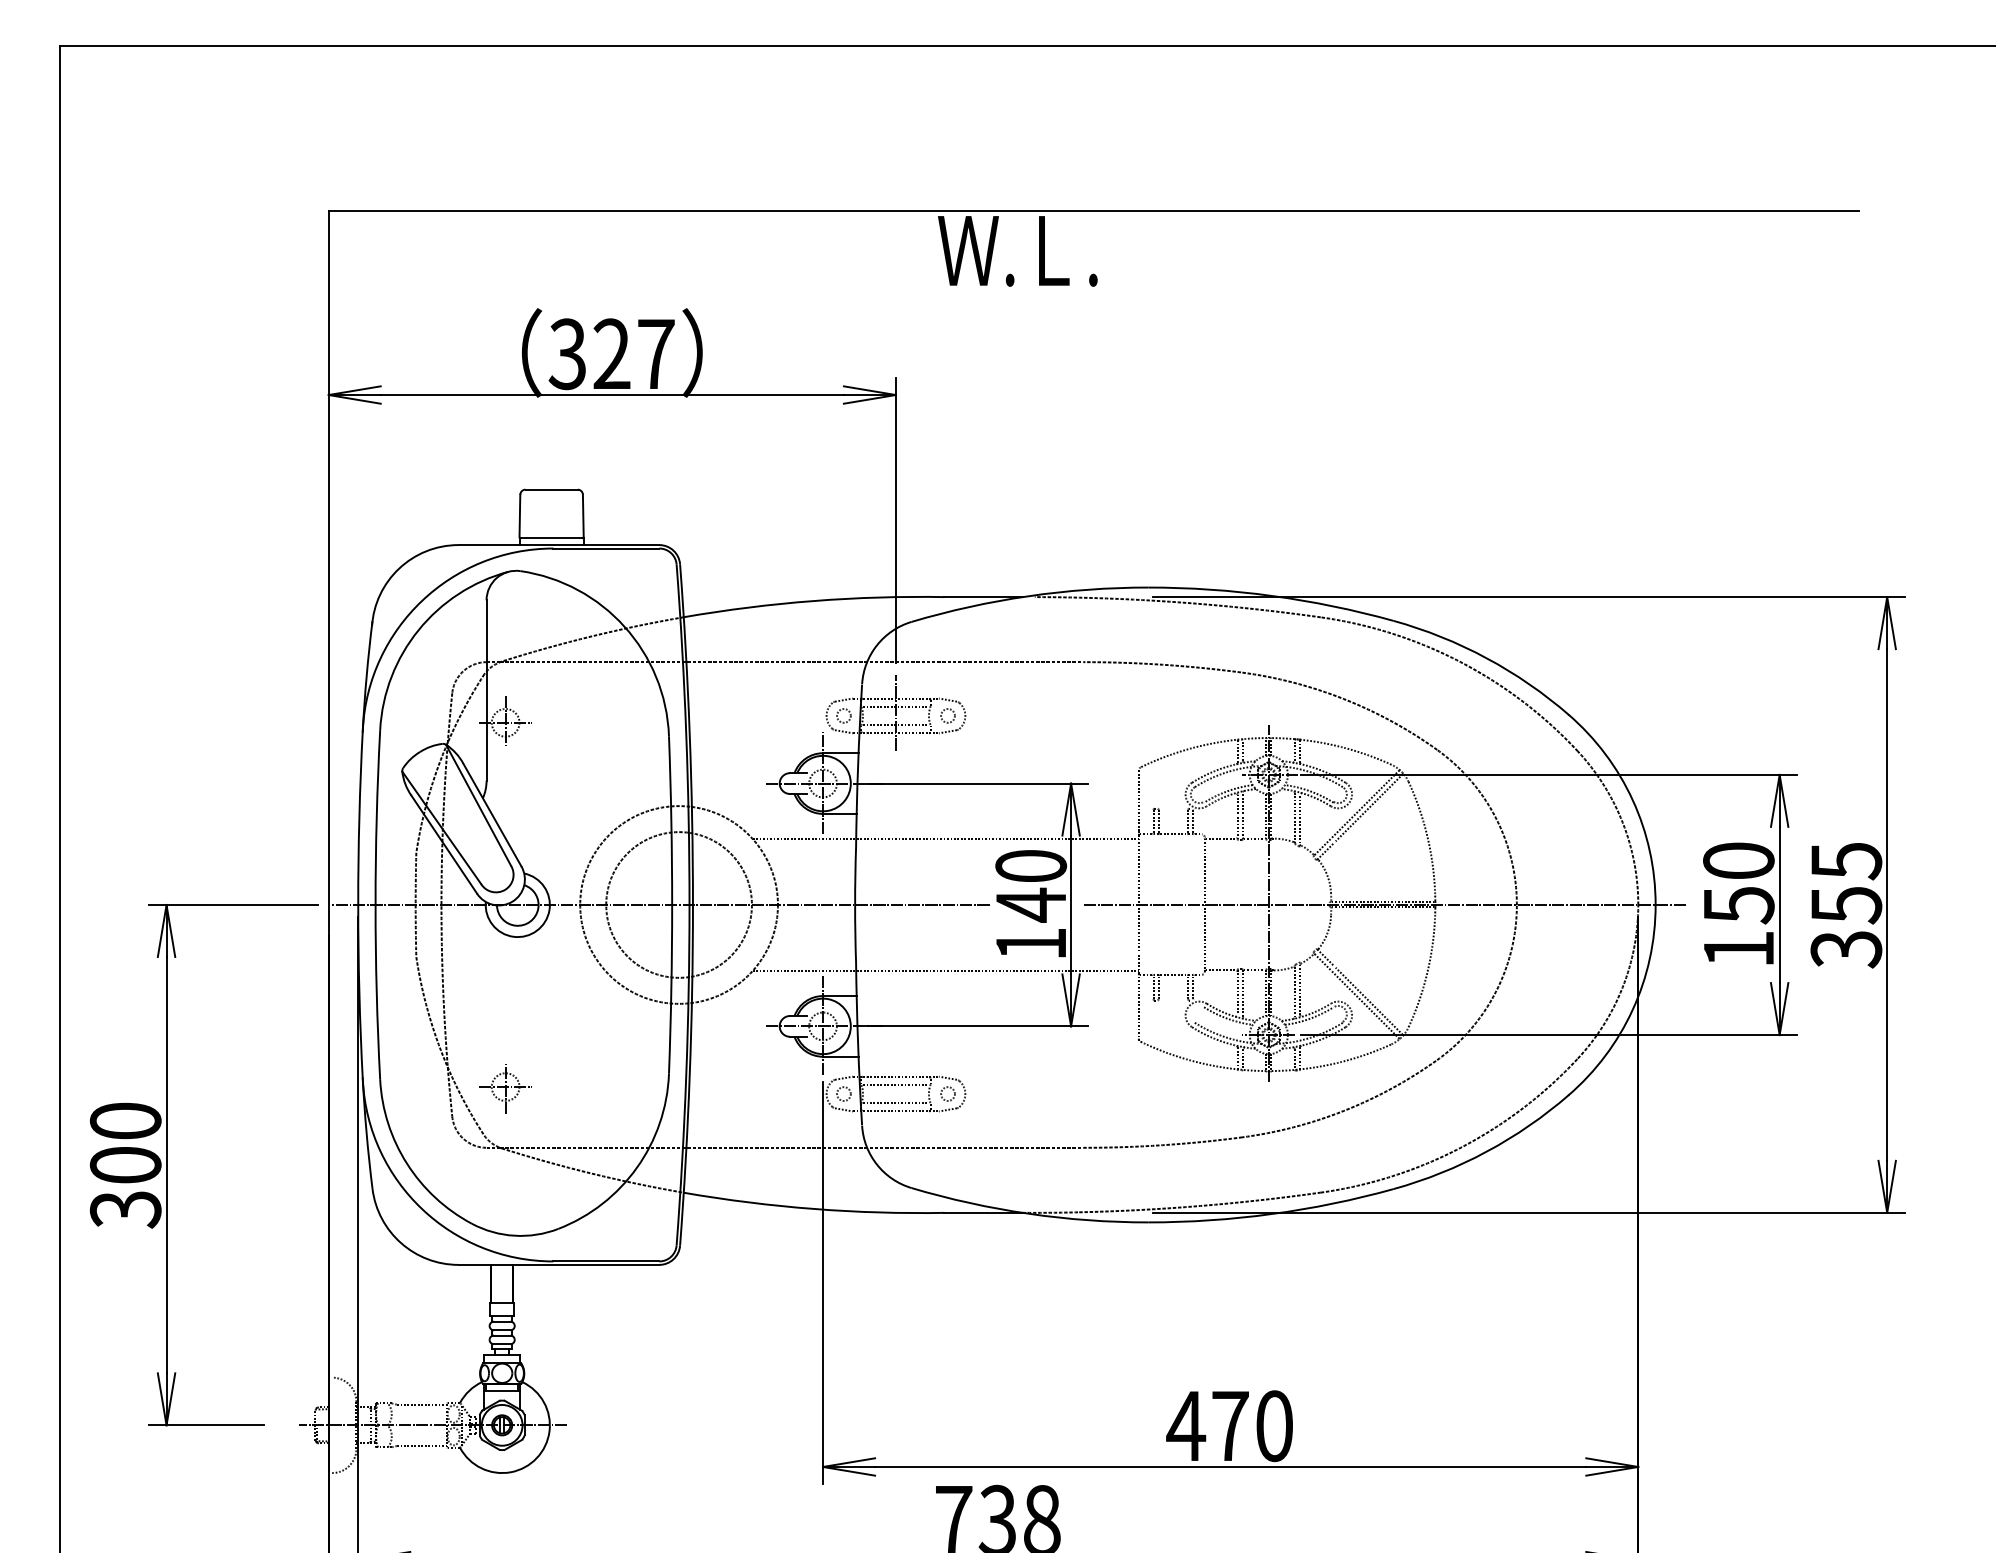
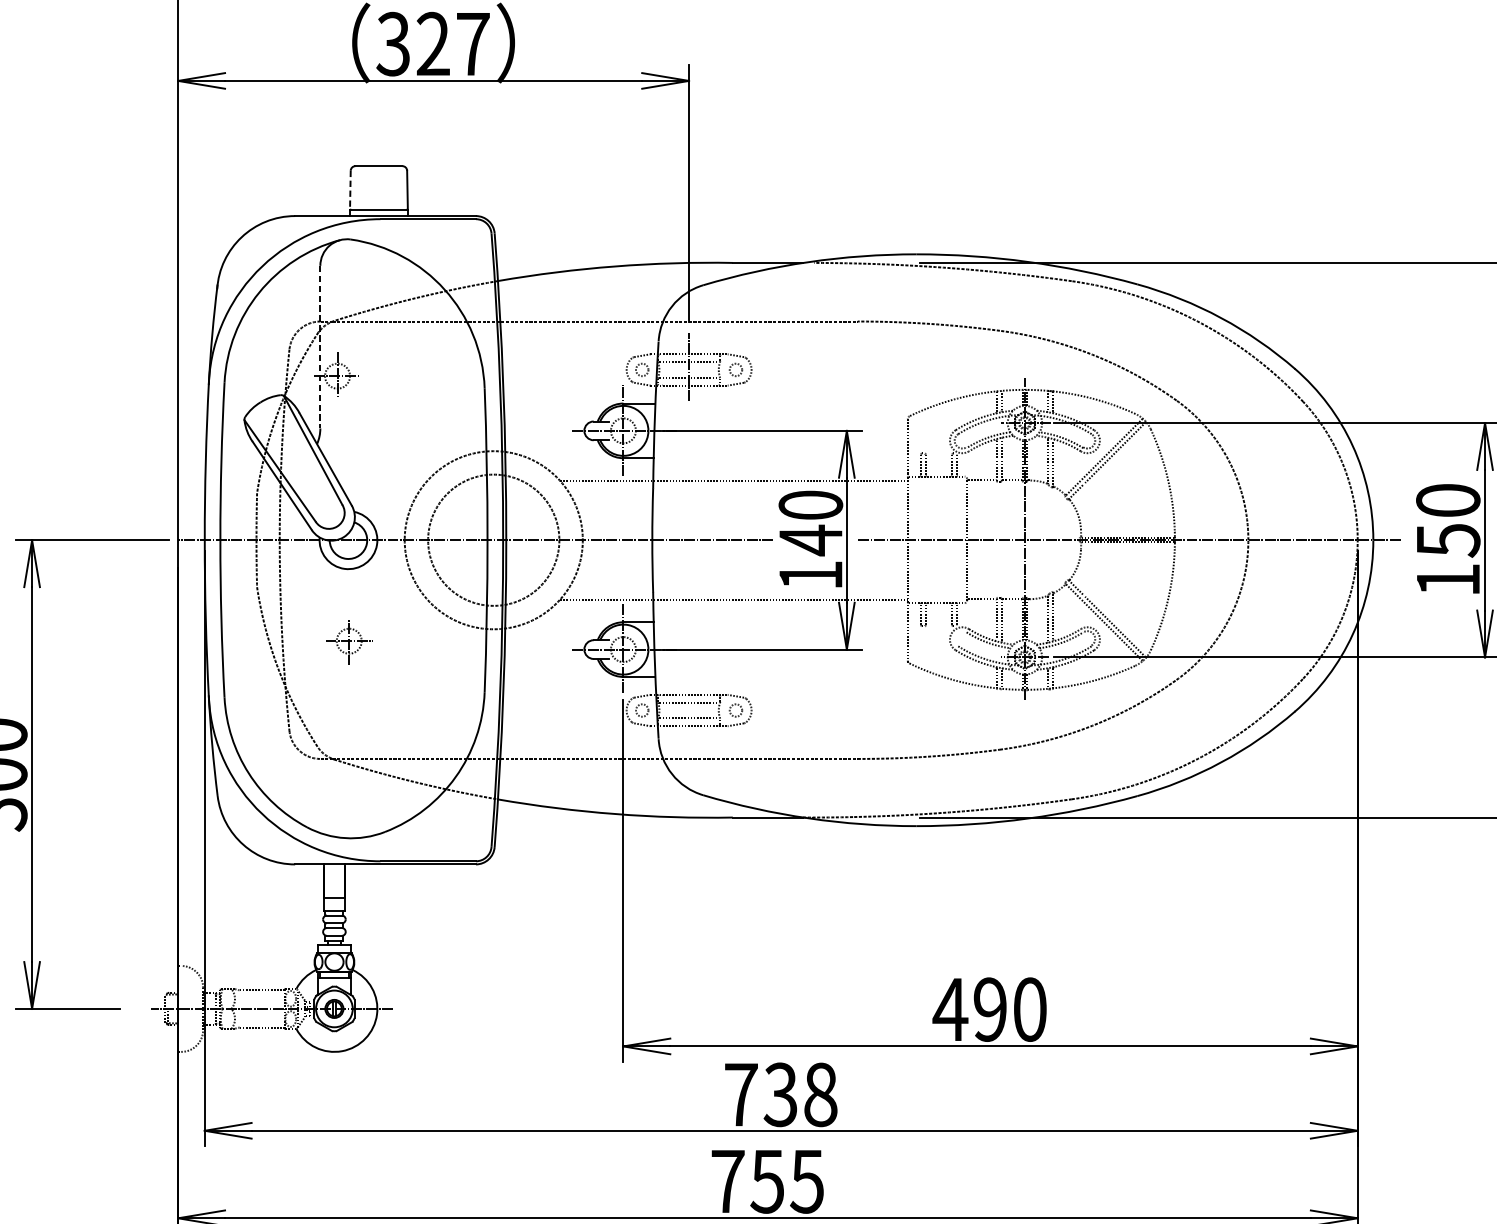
line: (519, 516) -> (350, 190), solid -> dashed
line: (486, 691) -> (320, 347), solid -> dashed
part: (505, 1088) -> (349, 642), moved
text: (1230, 1426) -> (990, 1009), 470 -> 490

